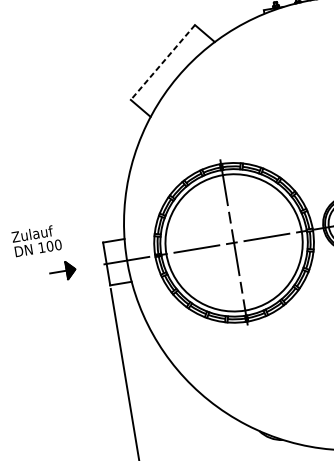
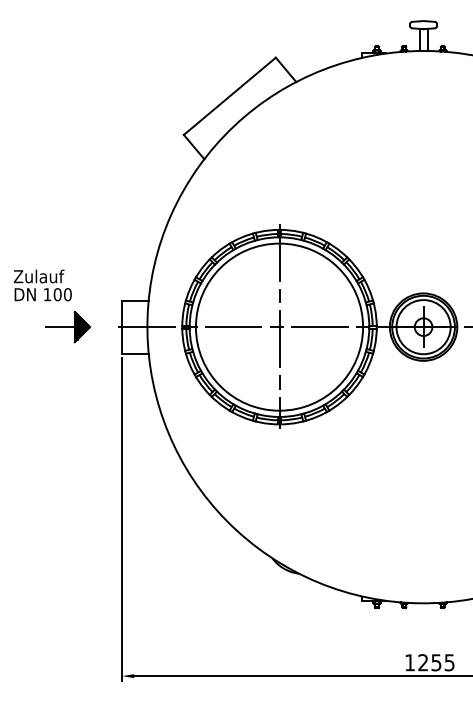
line: (162, 62) -> (229, 96), dashed -> solid
part: (62, 271) -> (67, 327), size x1.43

